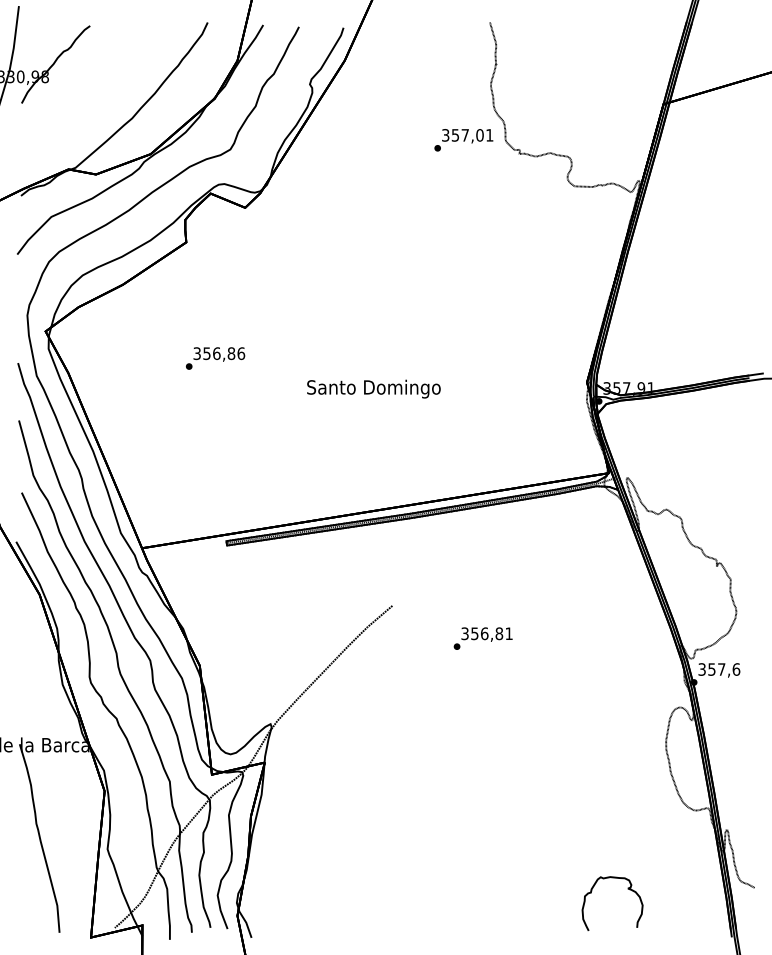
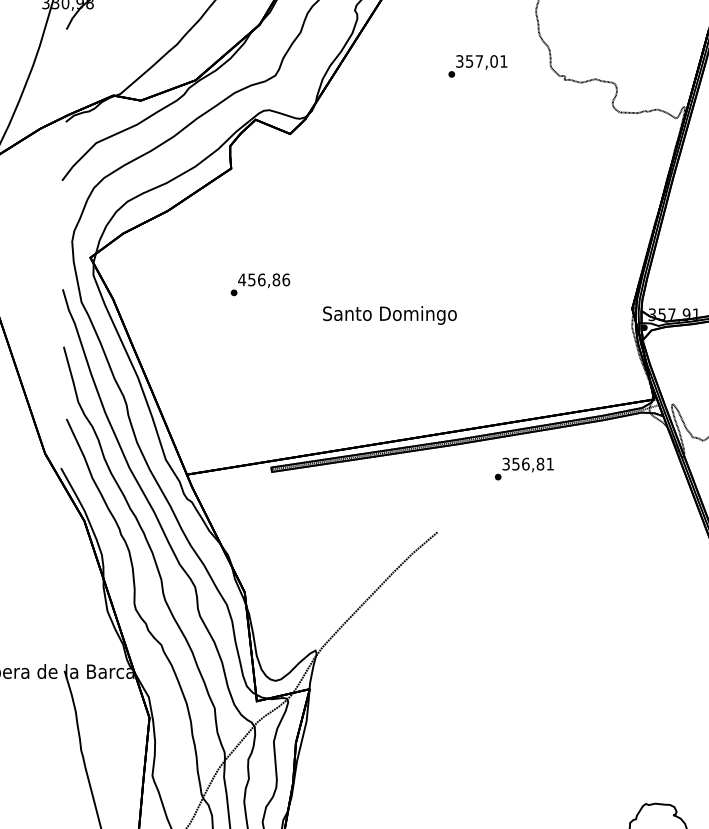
text: (463, 140) -> (477, 66), moved
text: (197, 353) -> (242, 279), 356,86 -> 456,86
text: (373, 388) -> (389, 314), moved
text: (482, 638) -> (523, 468), moved

